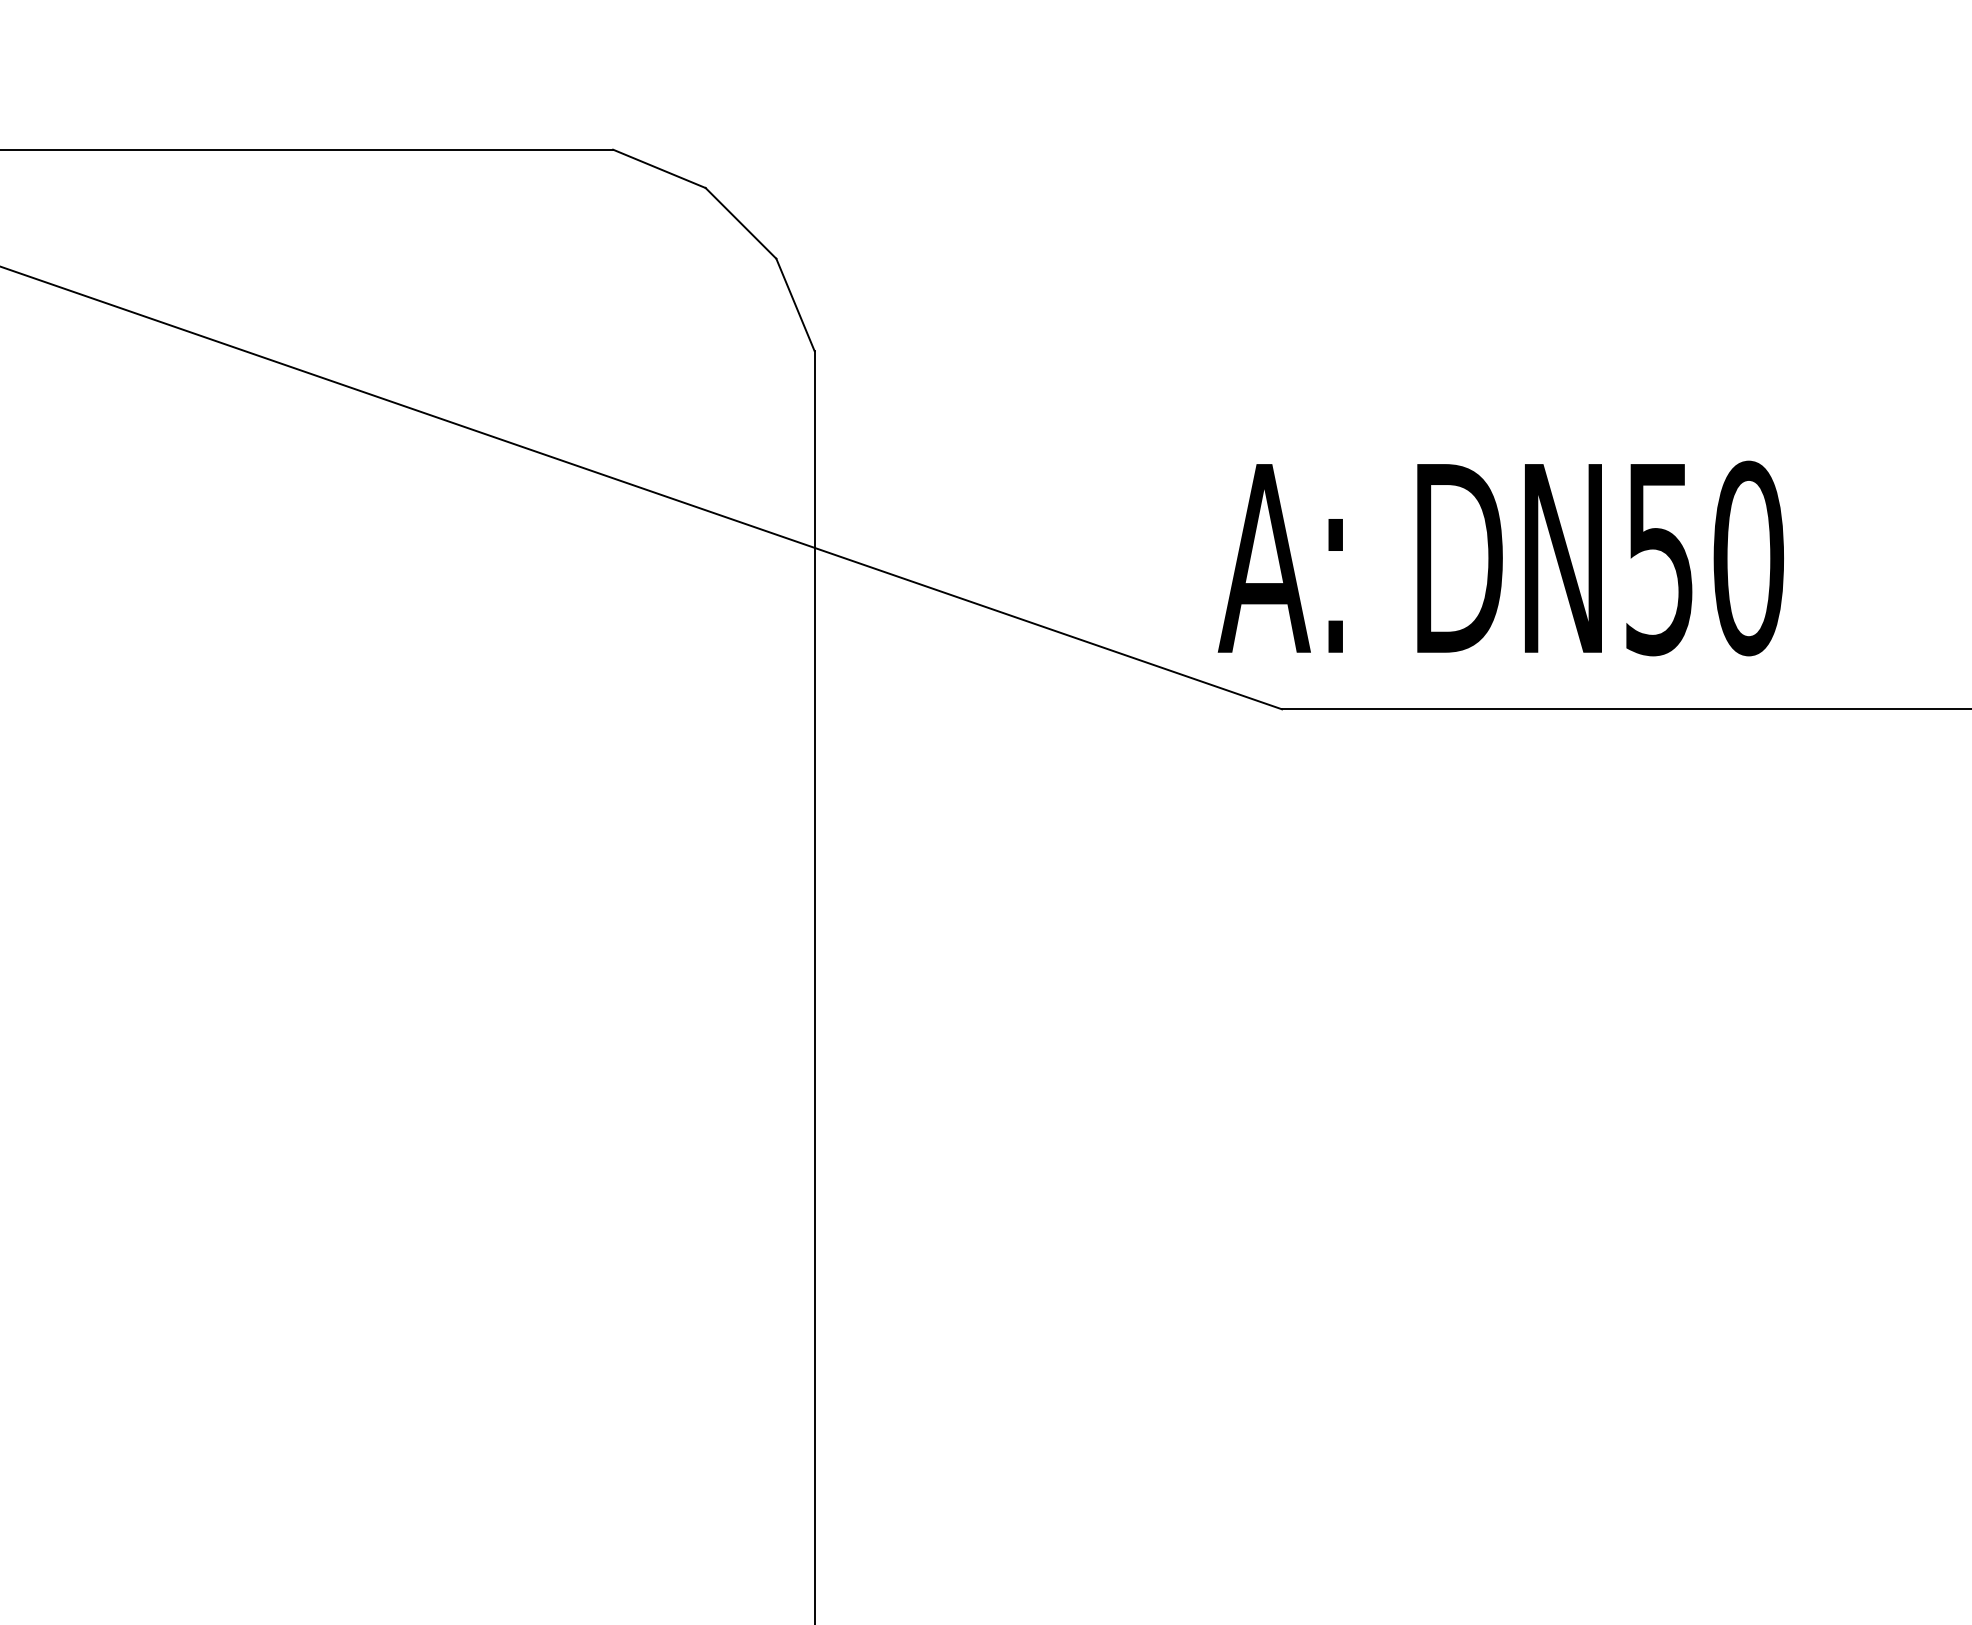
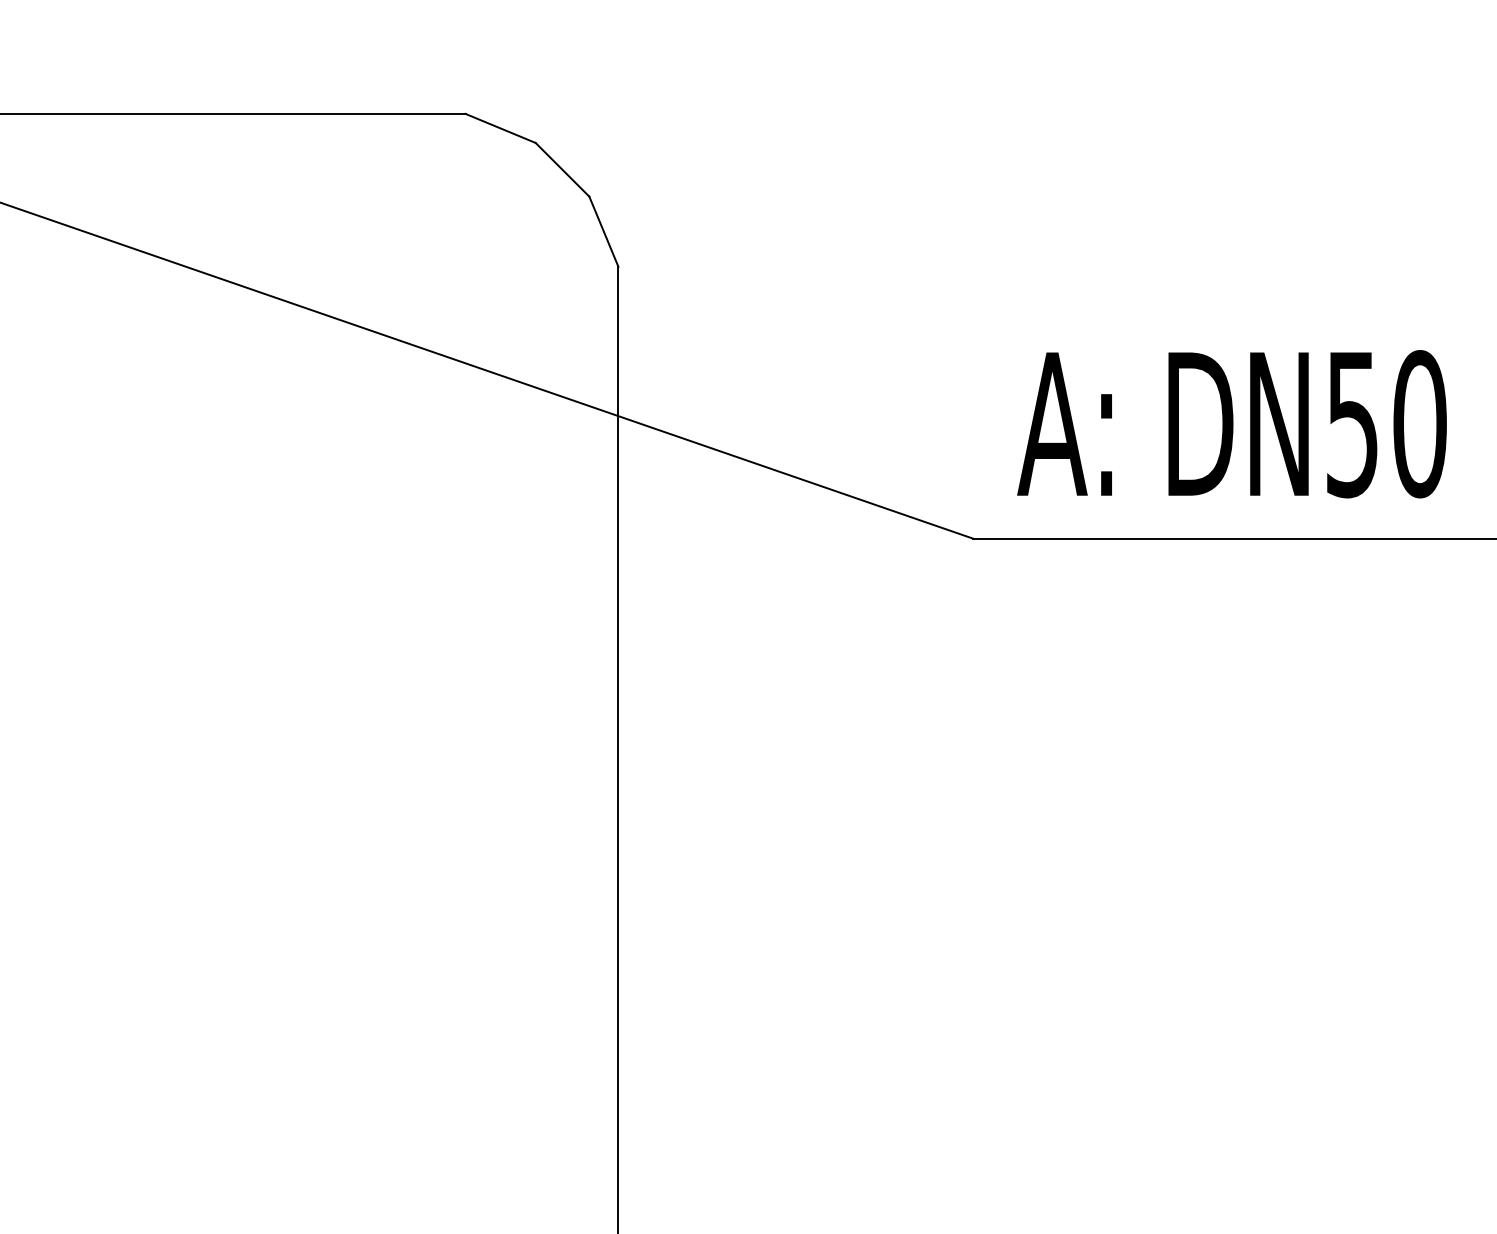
text: (1500, 558) -> (1231, 424), moved

